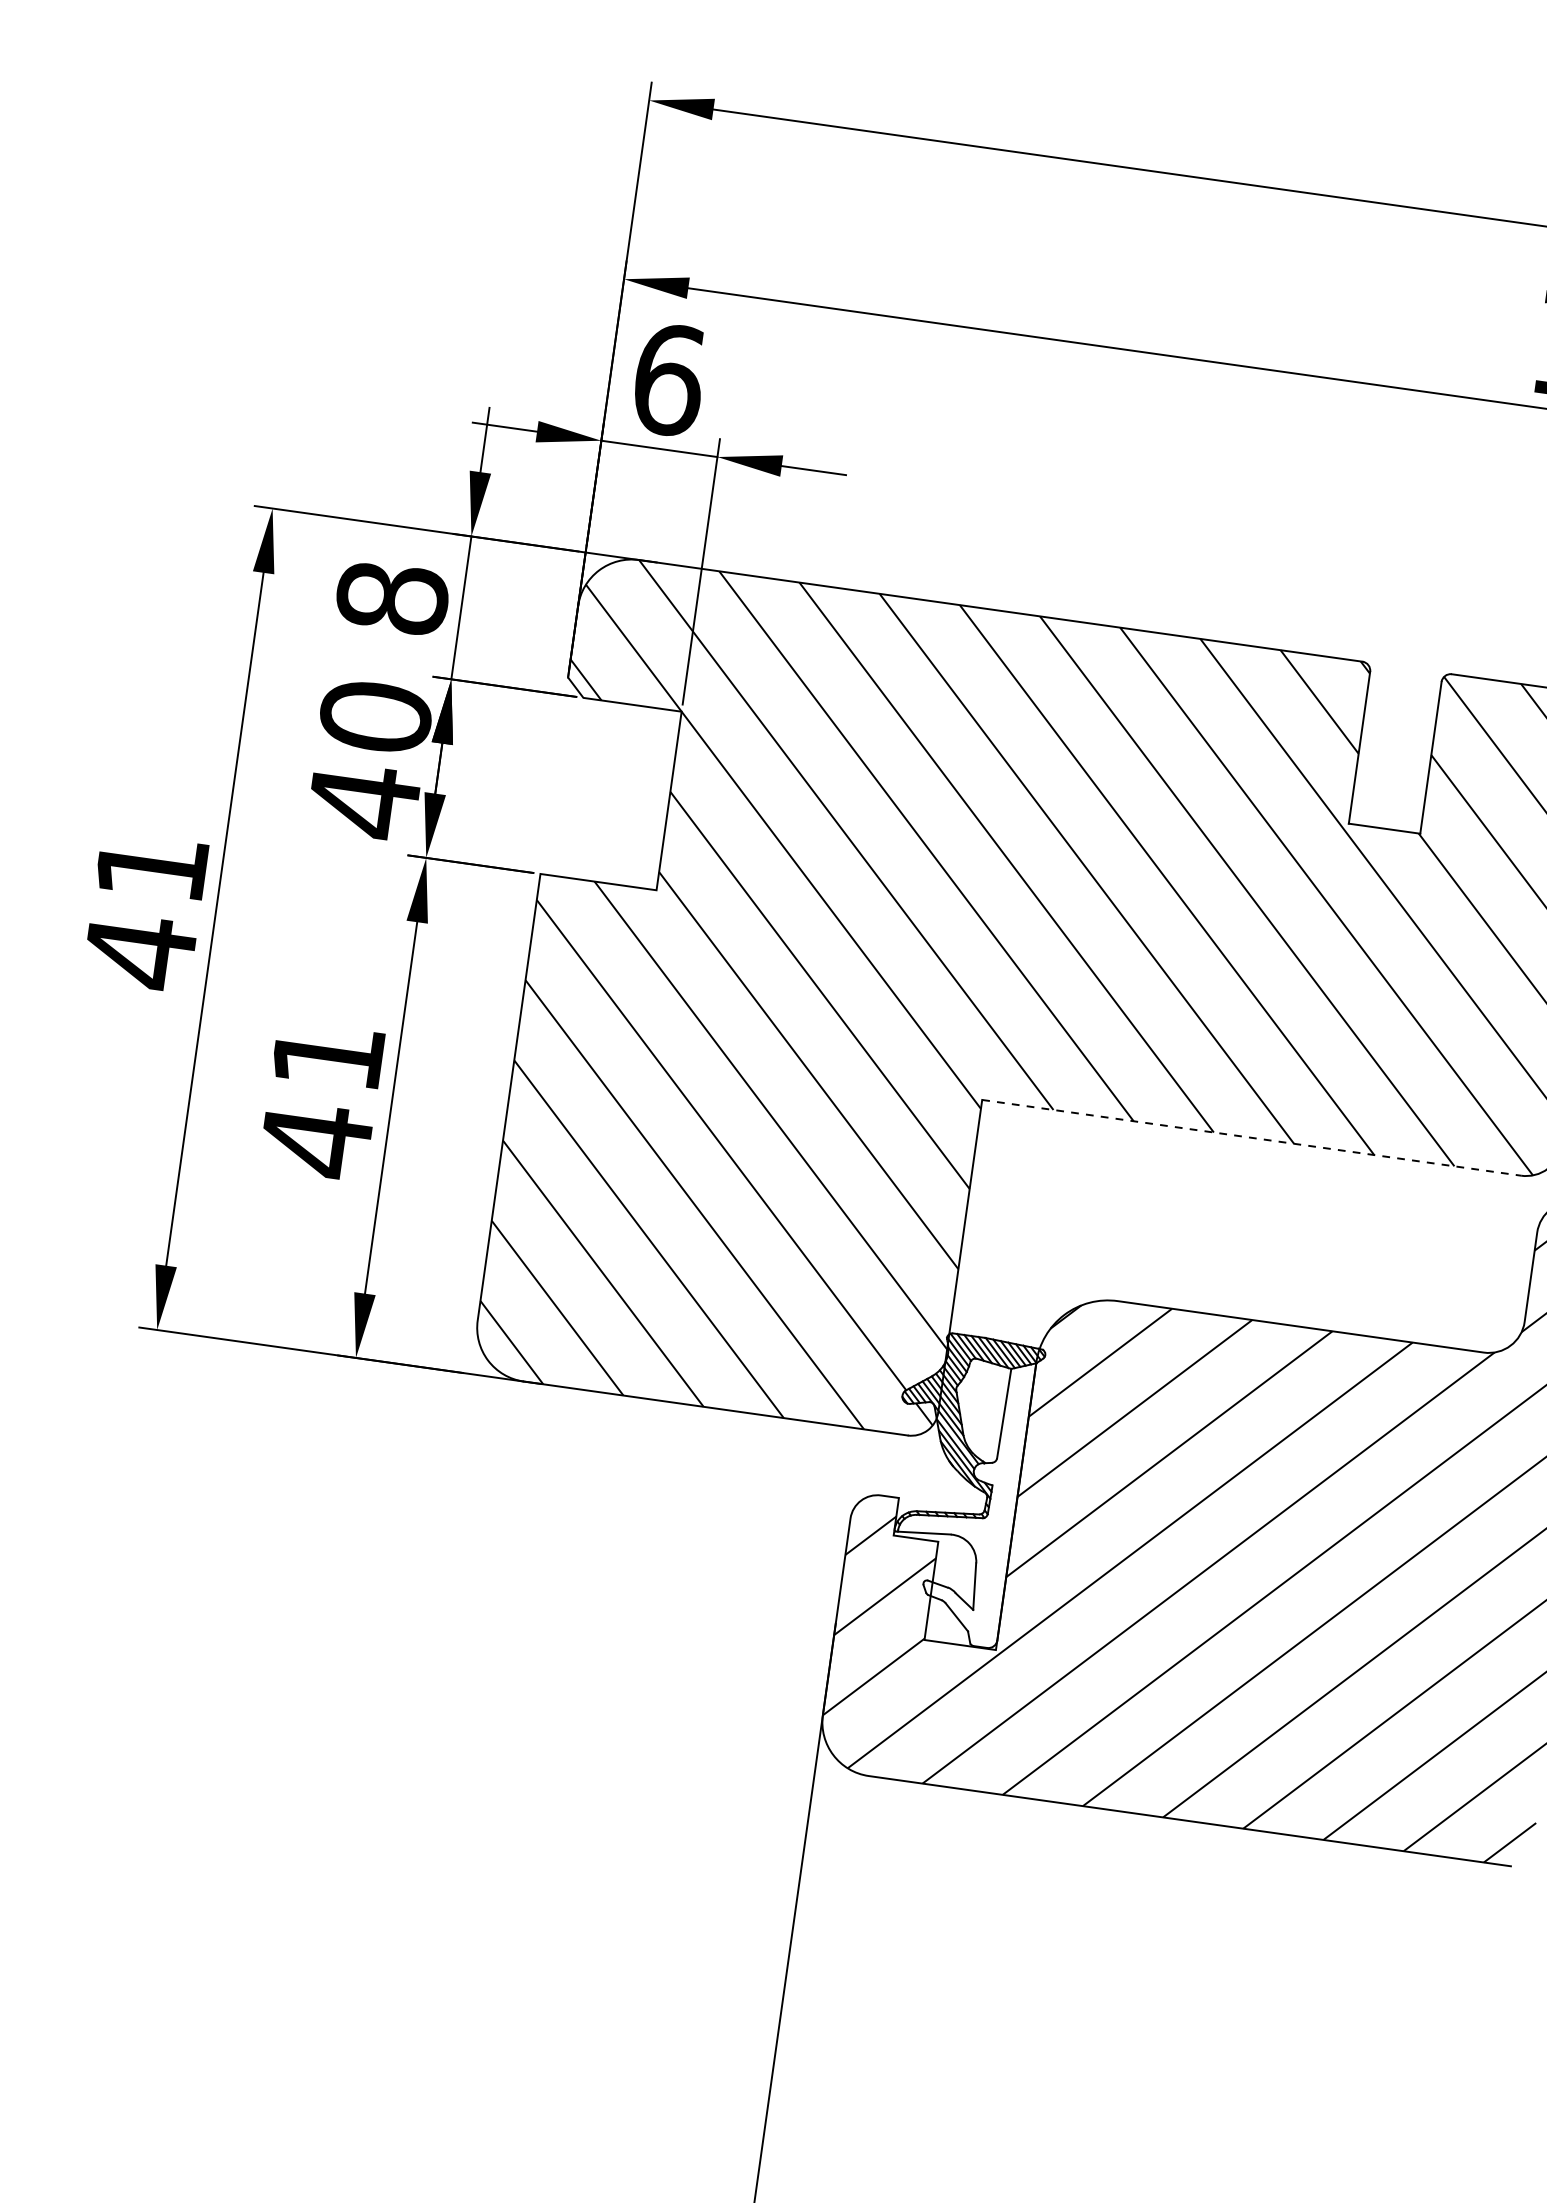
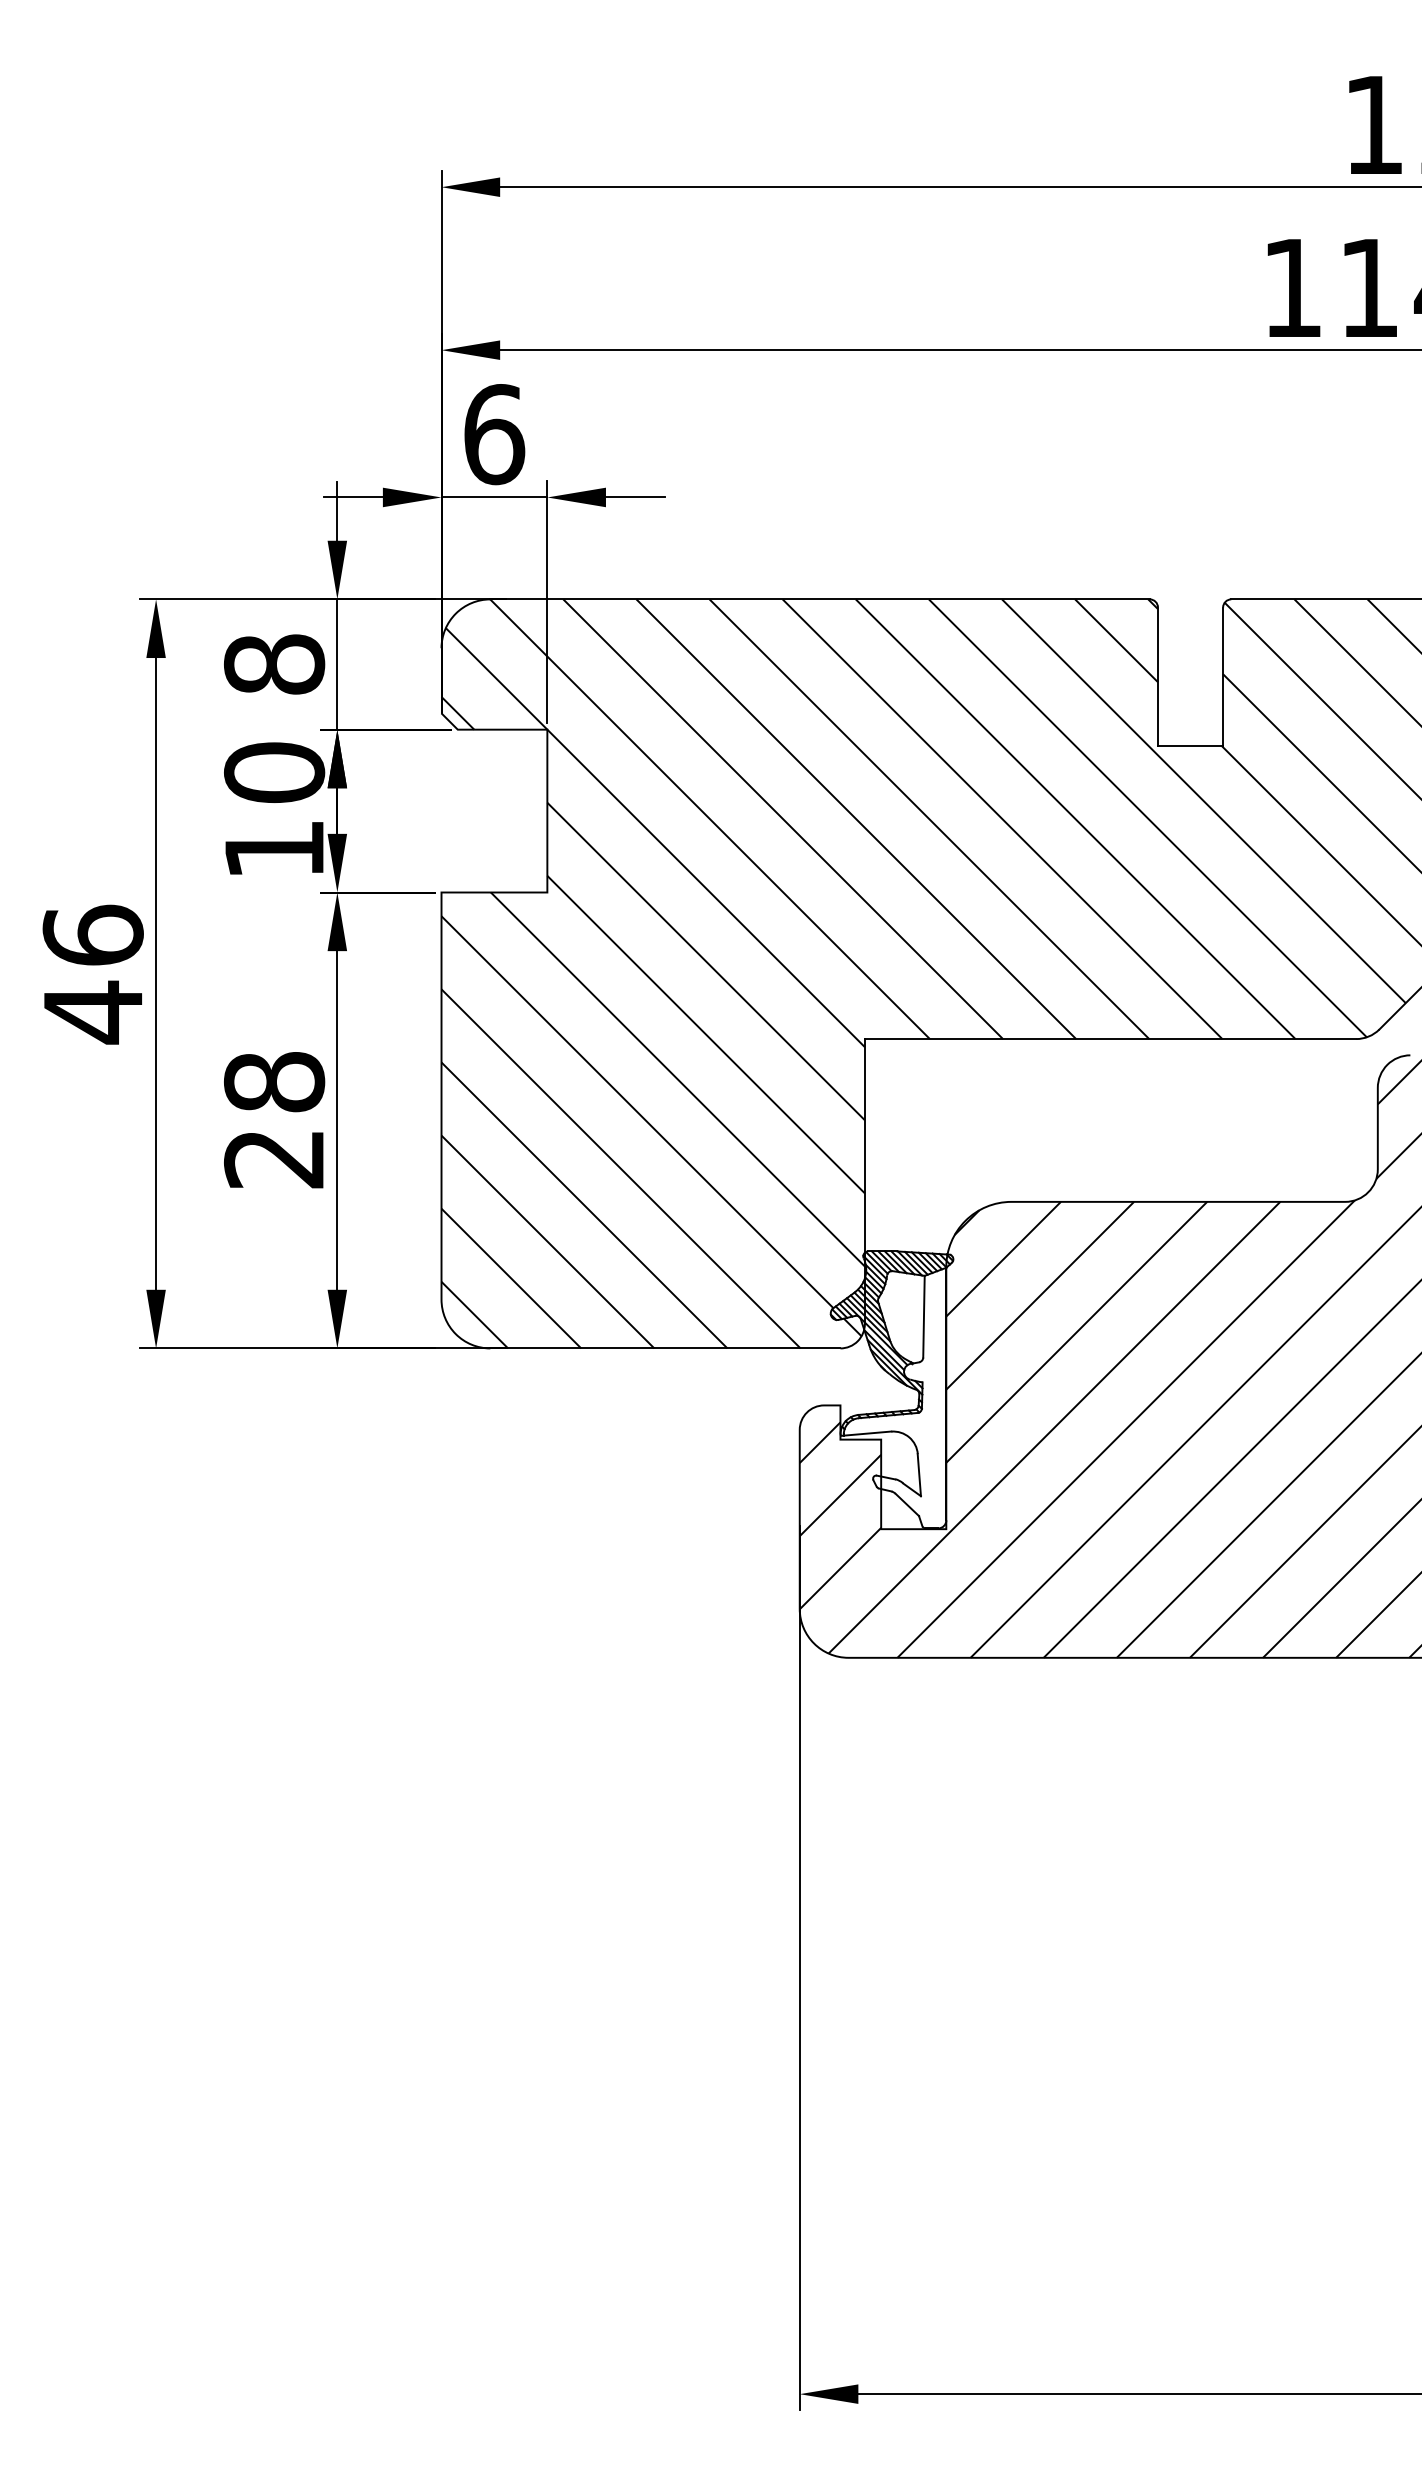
text: (363, 801) -> (274, 849), 40 -> 10
text: (151, 866) -> (92, 934), 41 -> 46
text: (322, 1099) -> (274, 1121), 41 -> 28
line: (1251, 1138) -> (1110, 1039), dashed -> solid

